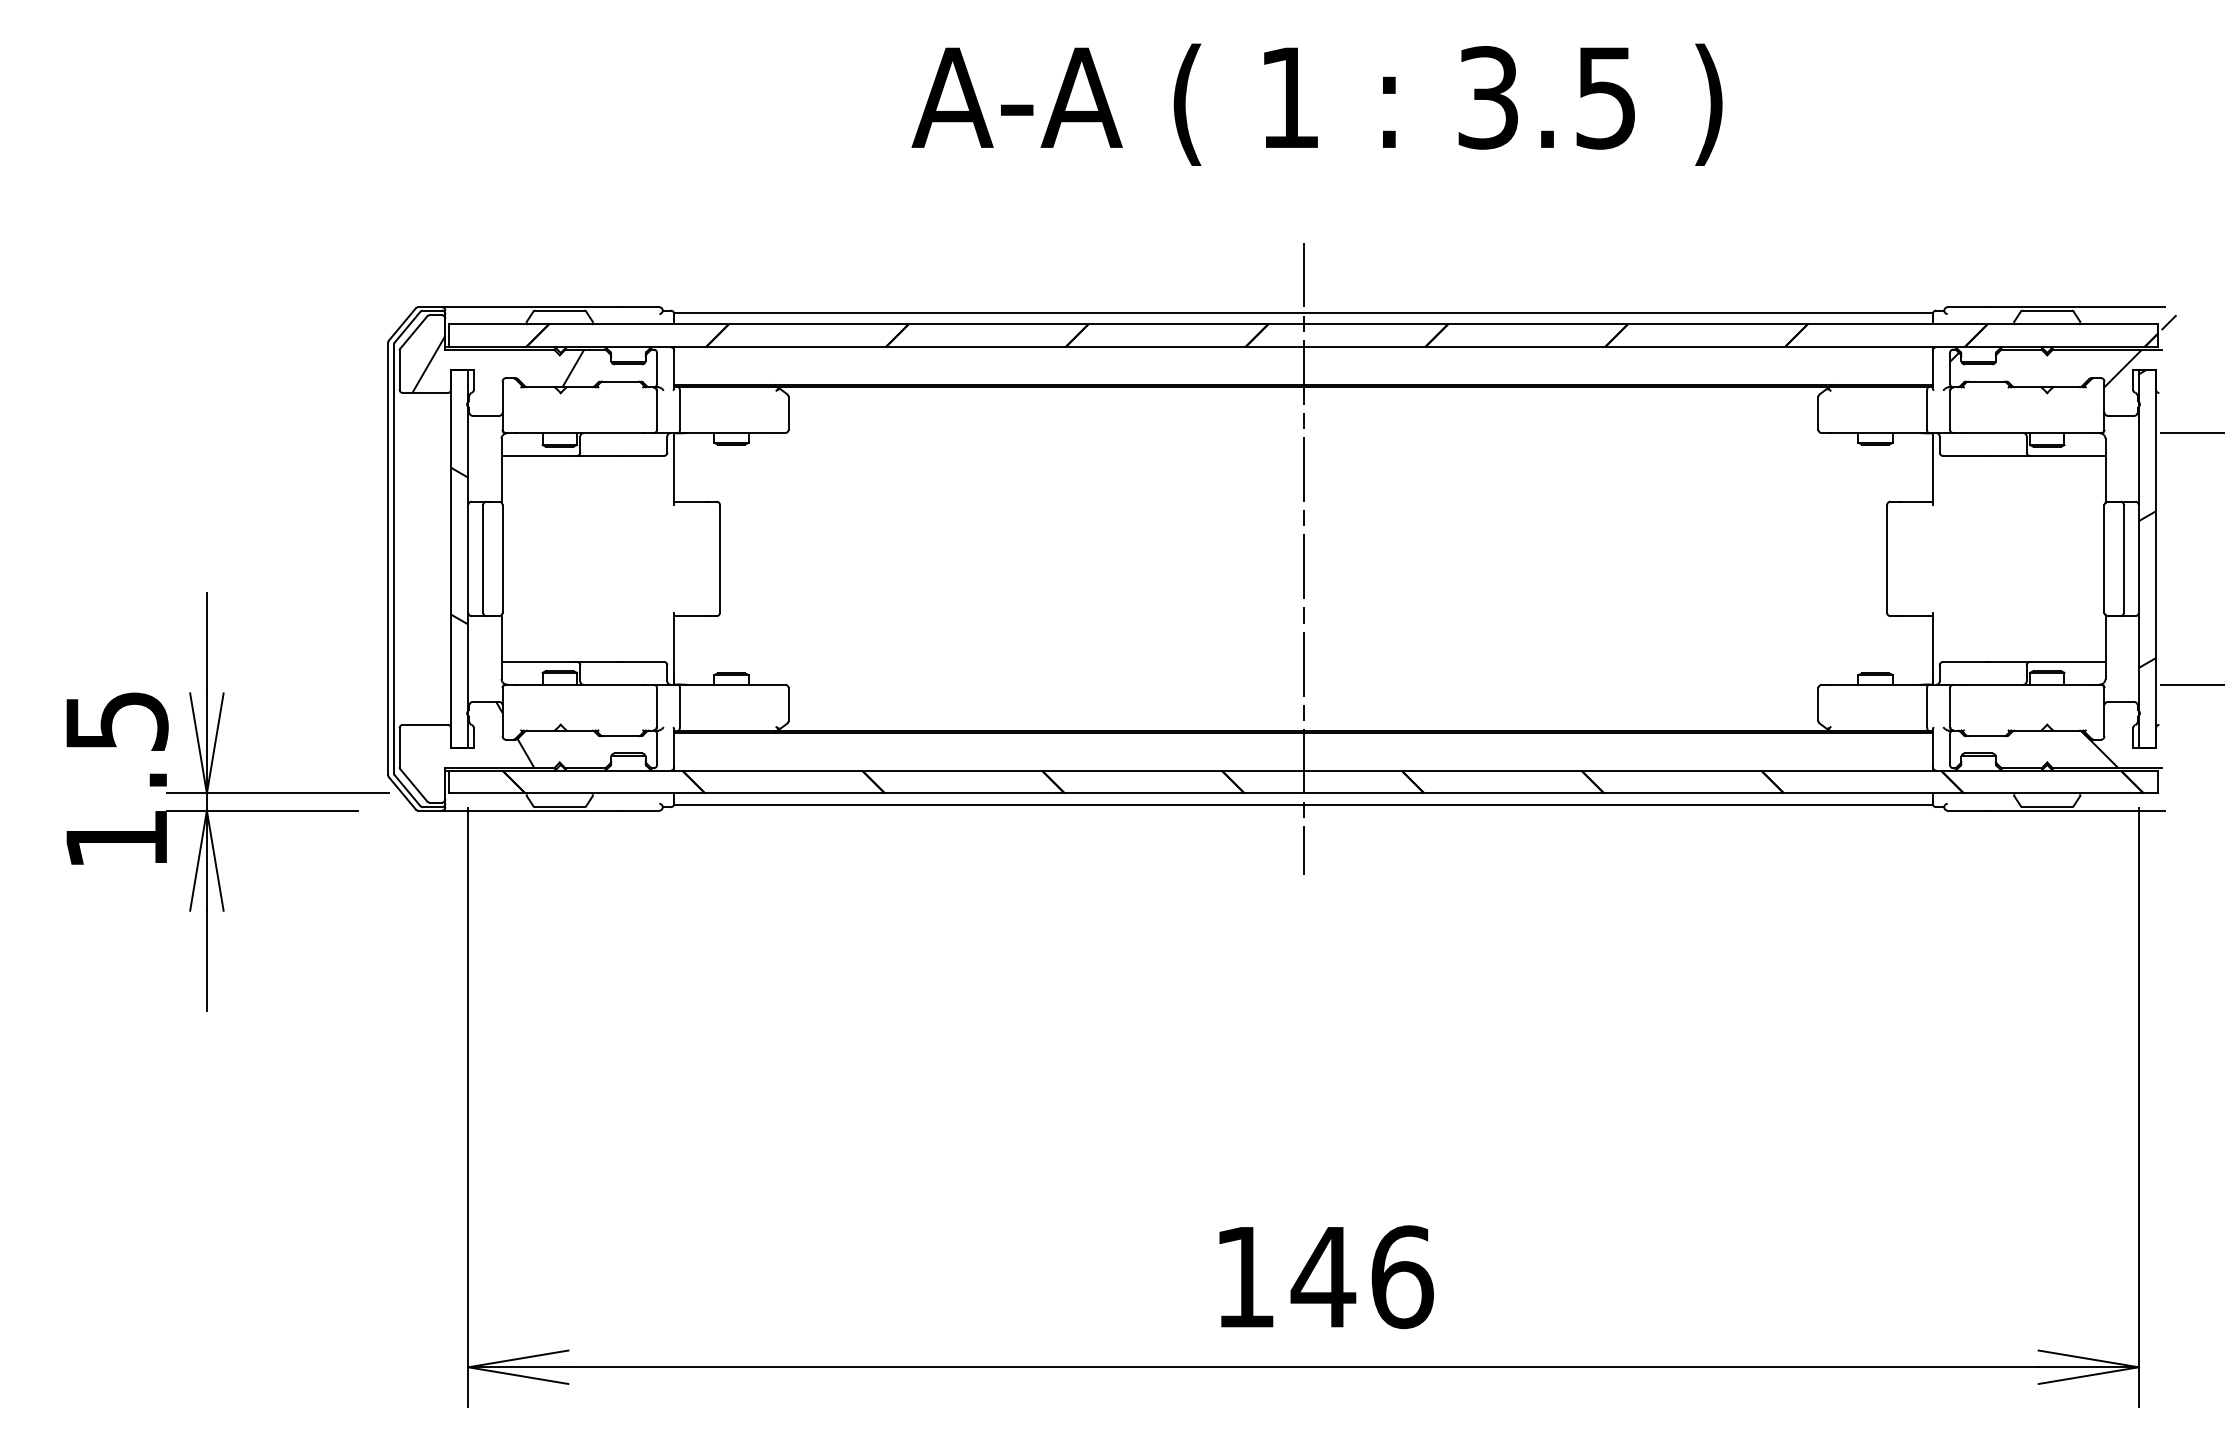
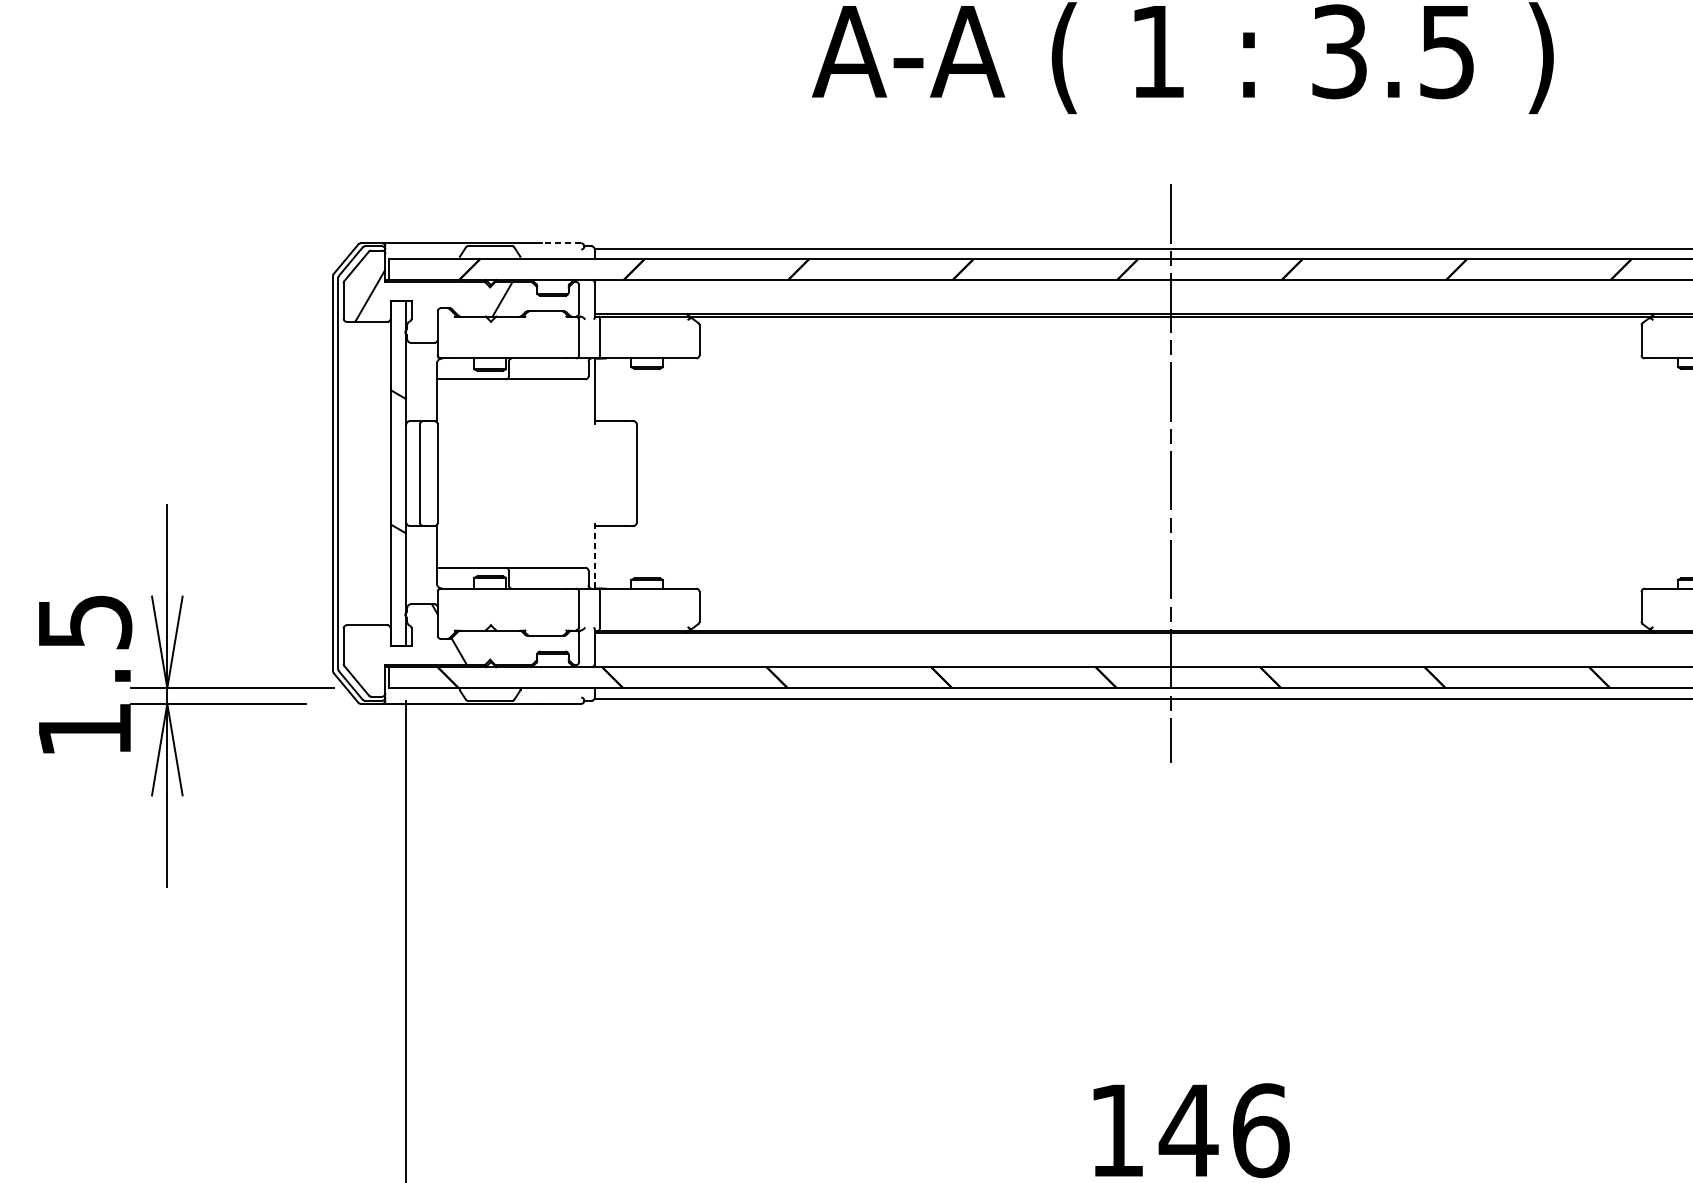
line: (637, 307) -> (561, 243), solid -> dashed
line: (674, 646) -> (595, 553), solid -> dashed

